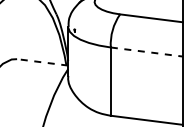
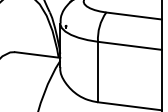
line: (147, 52) -> (130, 46), dashed -> solid
line: (42, 62) -> (37, 55), dashed -> solid

